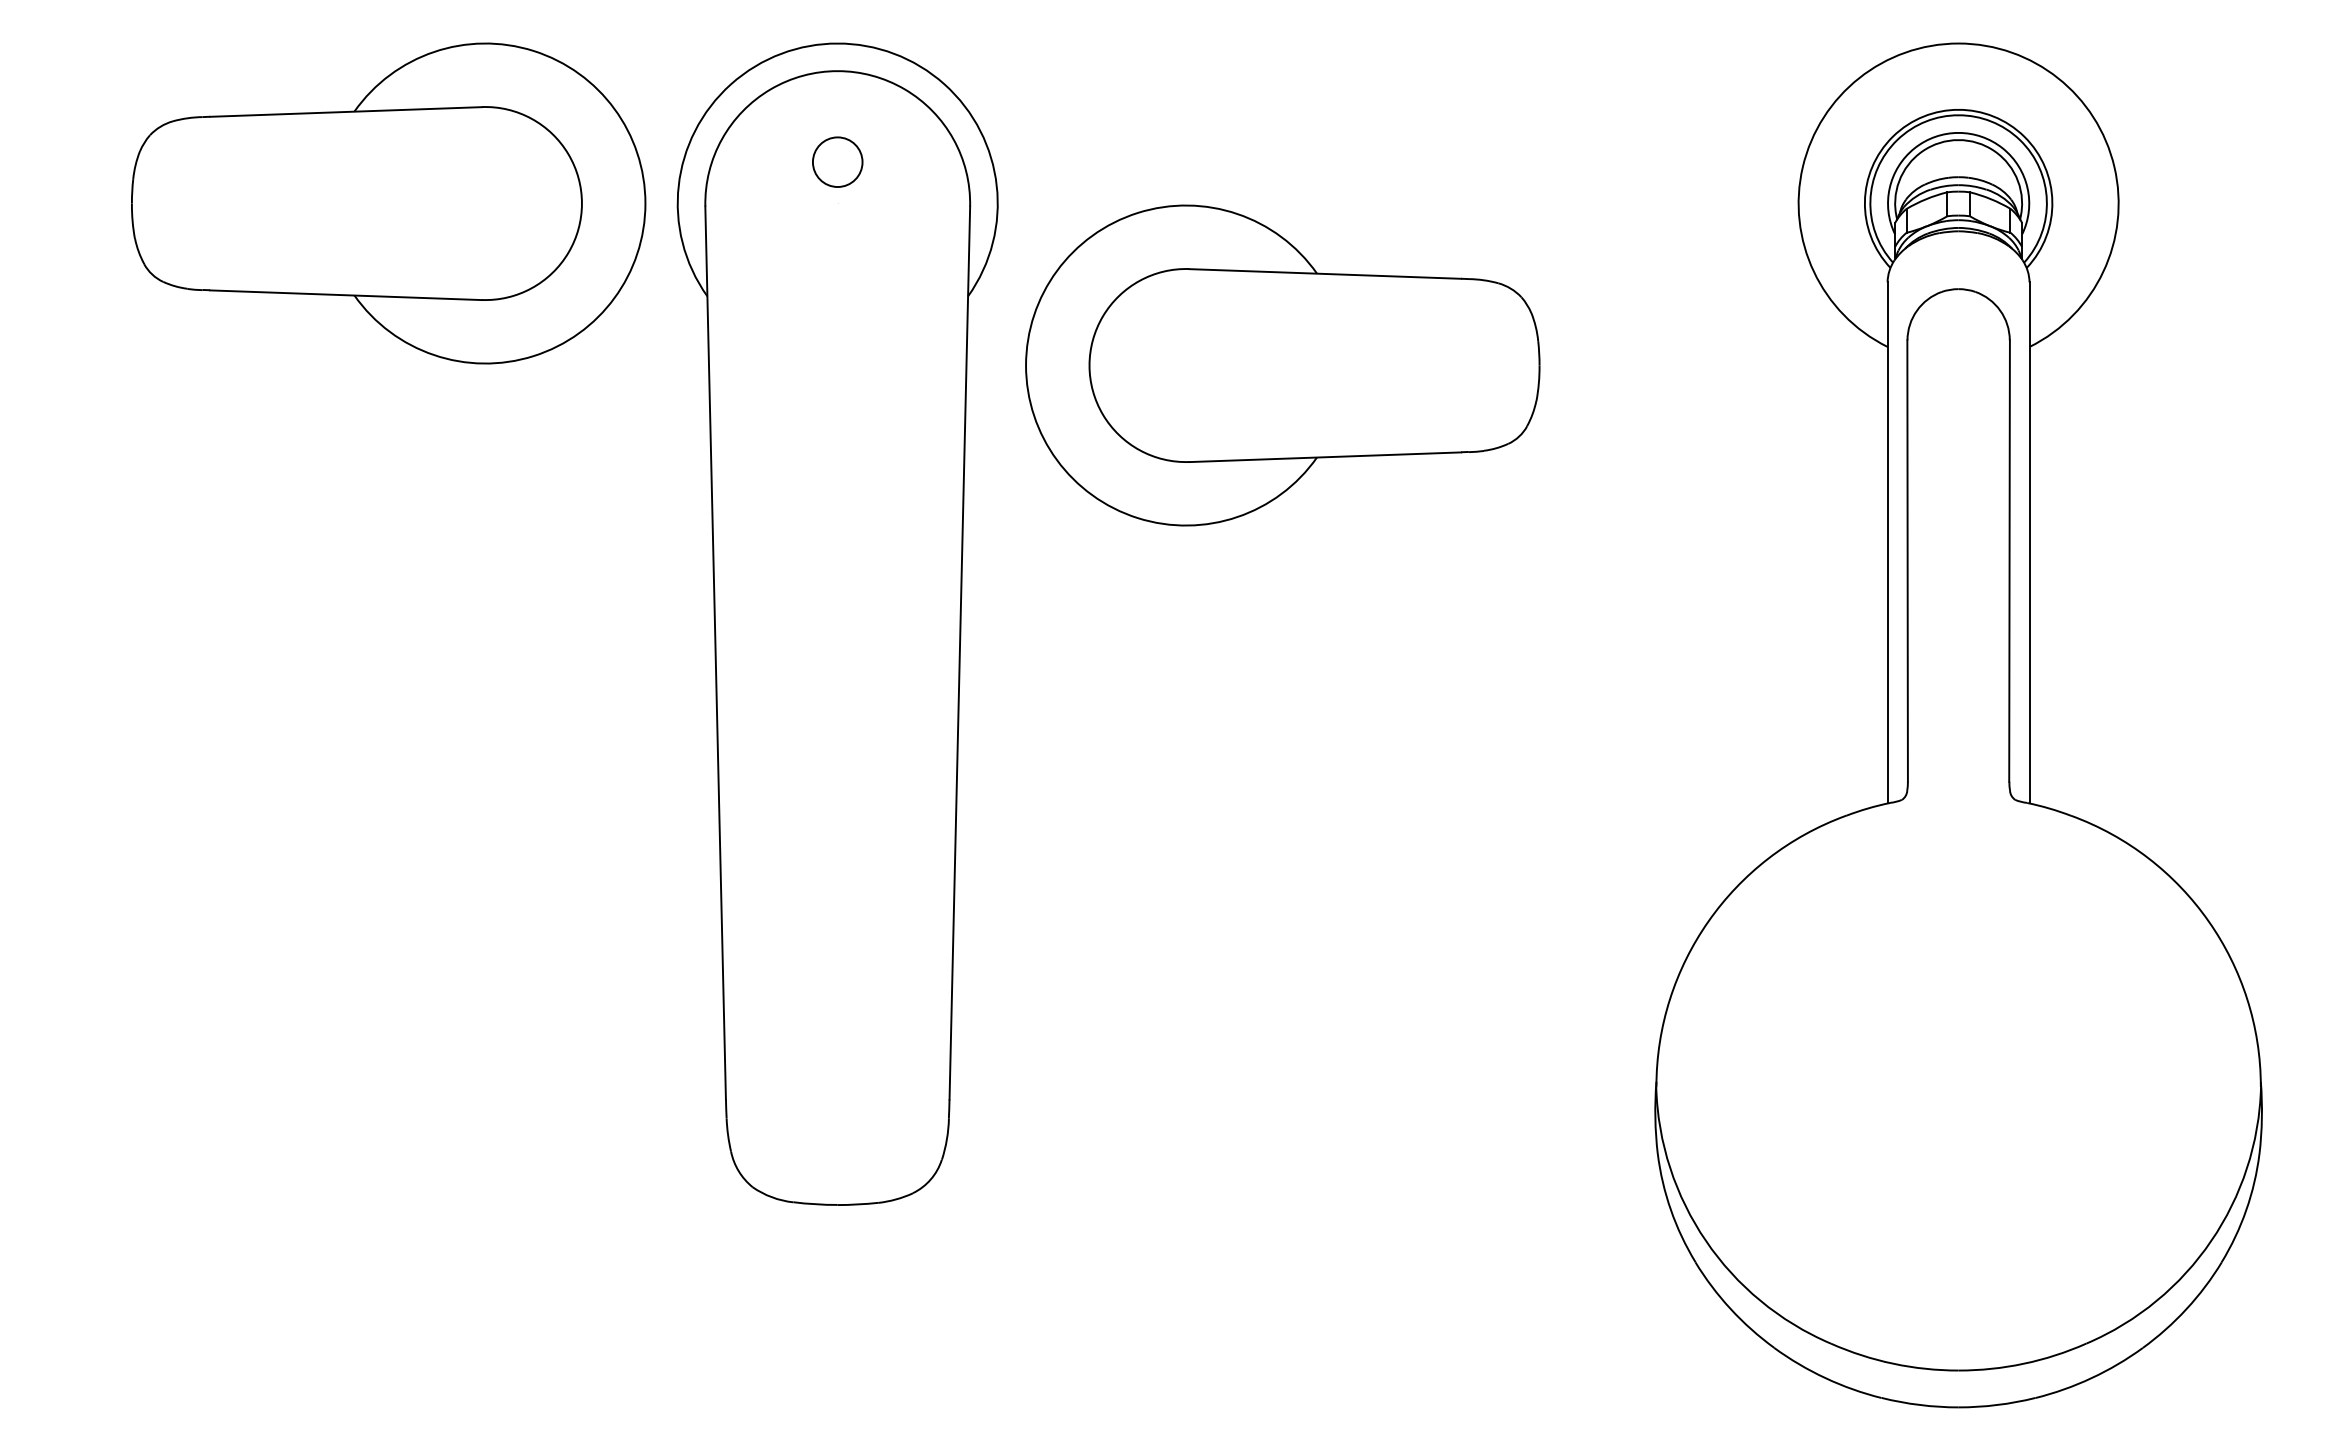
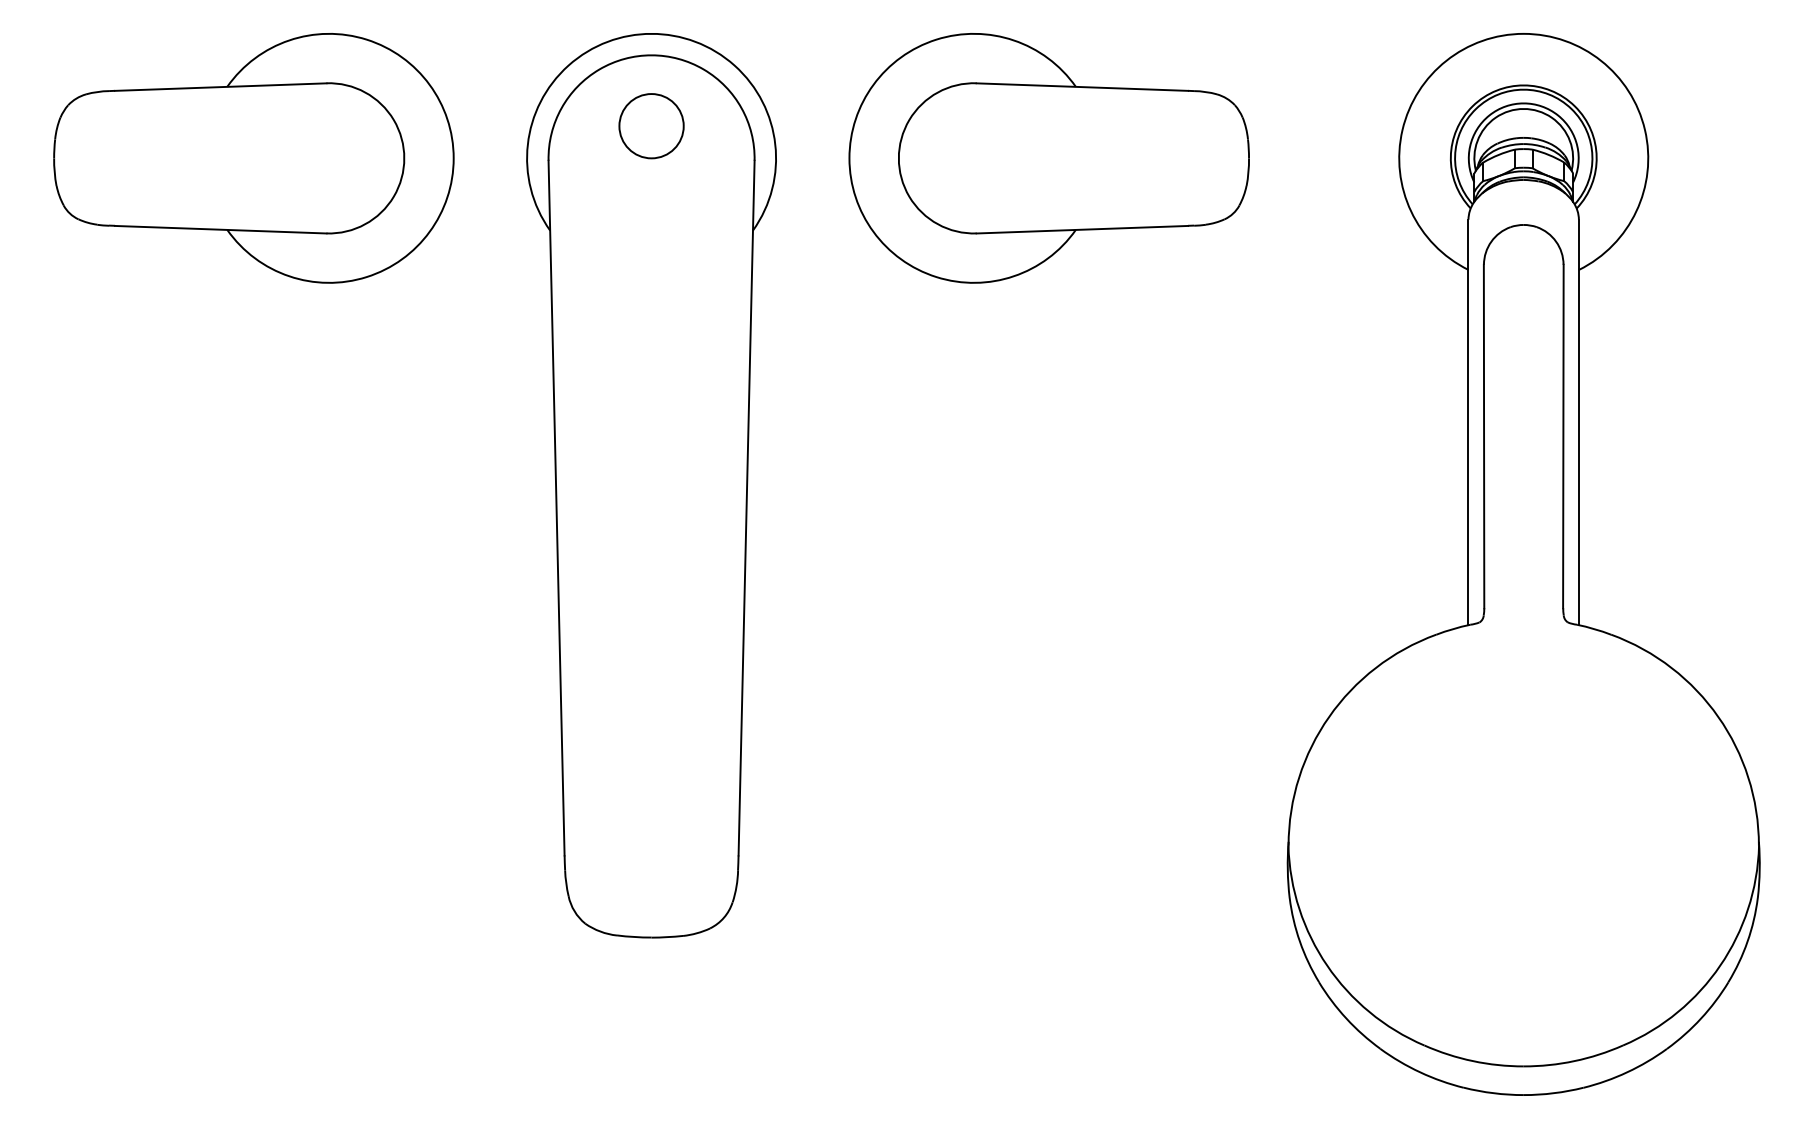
circle: (837, 161) -> (651, 125), size x1.67
part: (388, 203) -> (253, 158), moved
part: (1282, 365) -> (1049, 158), moved

